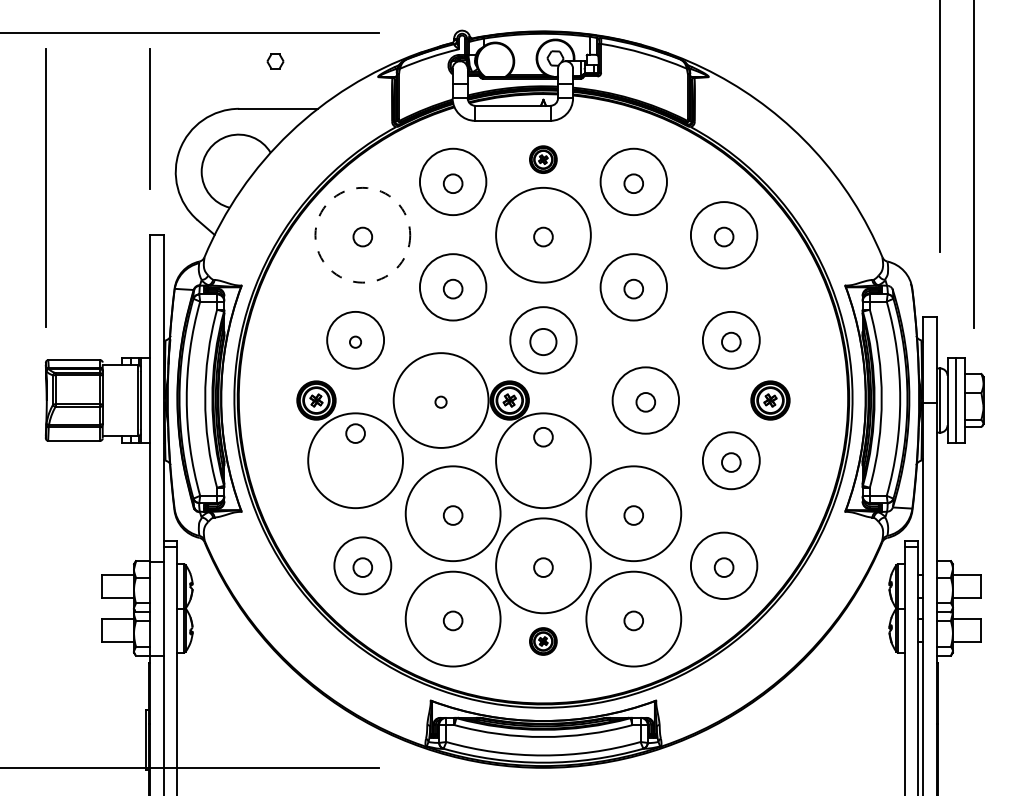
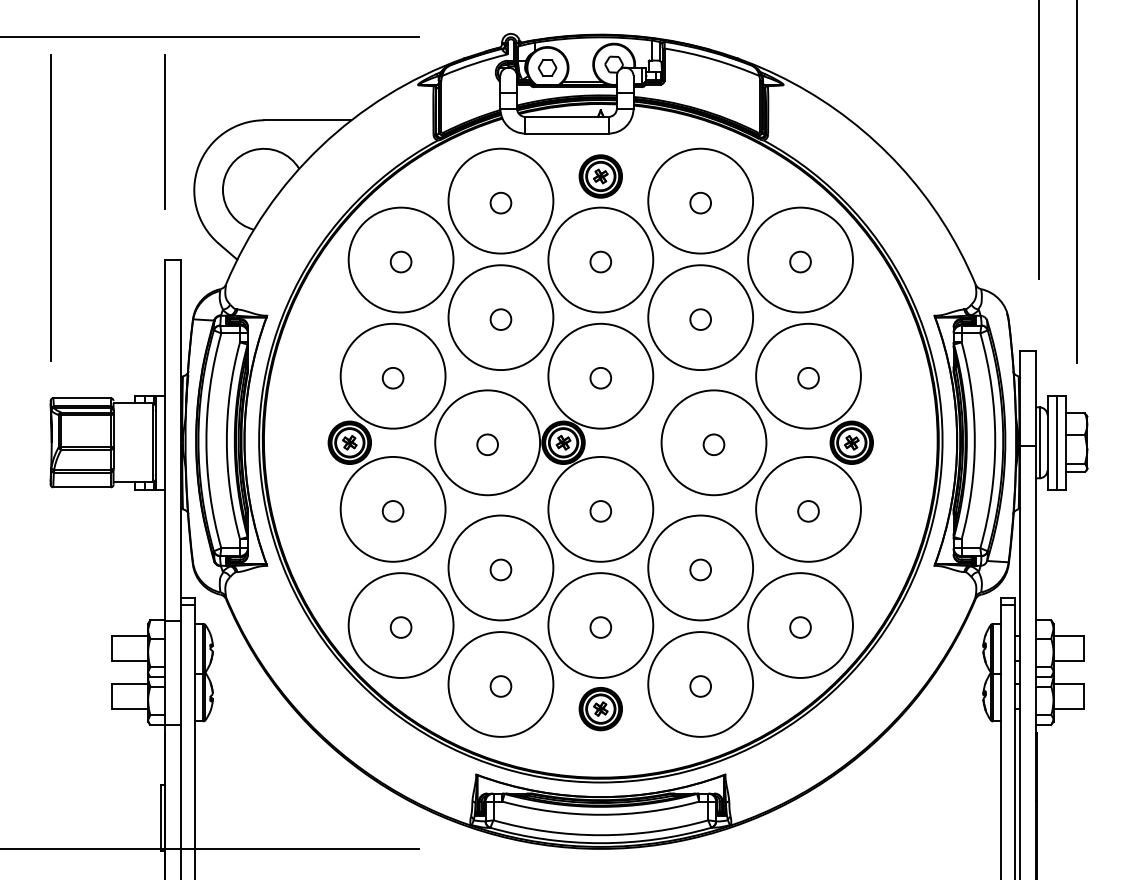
part: (275, 61) -> (547, 67), moved
part: (543, 159) -> (600, 176), size x1.43
circle: (452, 181) -> (500, 200), size x1.43
circle: (633, 181) -> (700, 200), size x1.43
circle: (362, 234) -> (400, 259), dashed -> solid
circle: (724, 234) -> (800, 259), size x1.43
circle: (452, 287) -> (500, 317), size x1.43
circle: (633, 287) -> (700, 317), size x1.43
circle: (355, 339) -> (392, 375), size x1.67
circle: (543, 339) -> (600, 375), size x1.43
circle: (731, 339) -> (808, 375), size x1.67
circle: (355, 342) -> (392, 378), size x1.67
circle: (543, 342) -> (600, 378), size x0.71
circle: (645, 400) -> (713, 442), size x1.43
circle: (440, 402) -> (487, 444), size x1.67
circle: (355, 433) -> (392, 511), moved
circle: (543, 437) -> (600, 511), moved
circle: (731, 459) -> (808, 508), size x1.67
circle: (362, 565) -> (400, 625), size x1.67
circle: (724, 565) -> (800, 625), size x1.43
part: (543, 641) -> (600, 709), size x1.43

